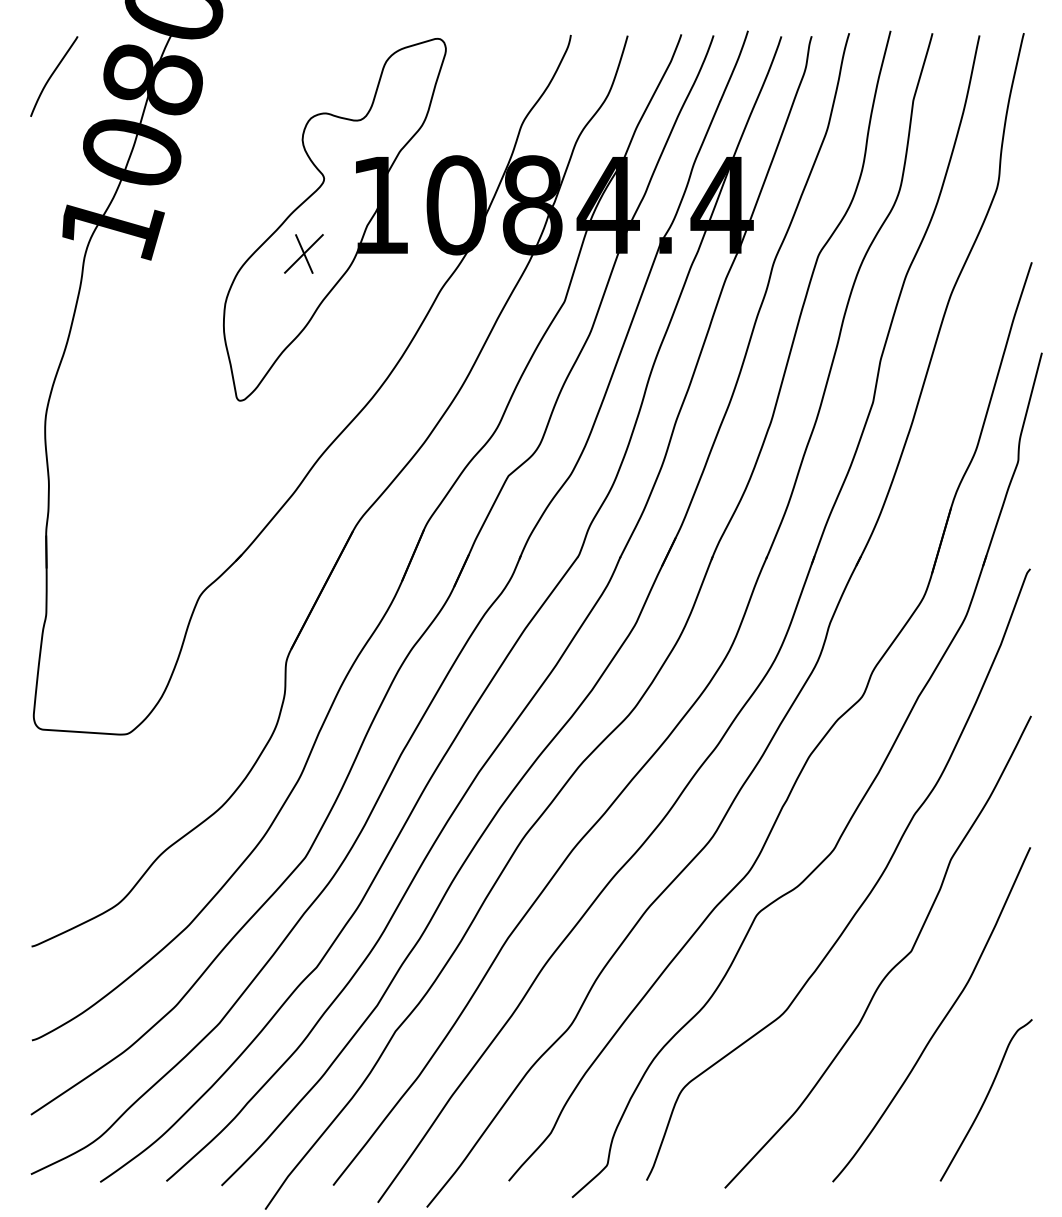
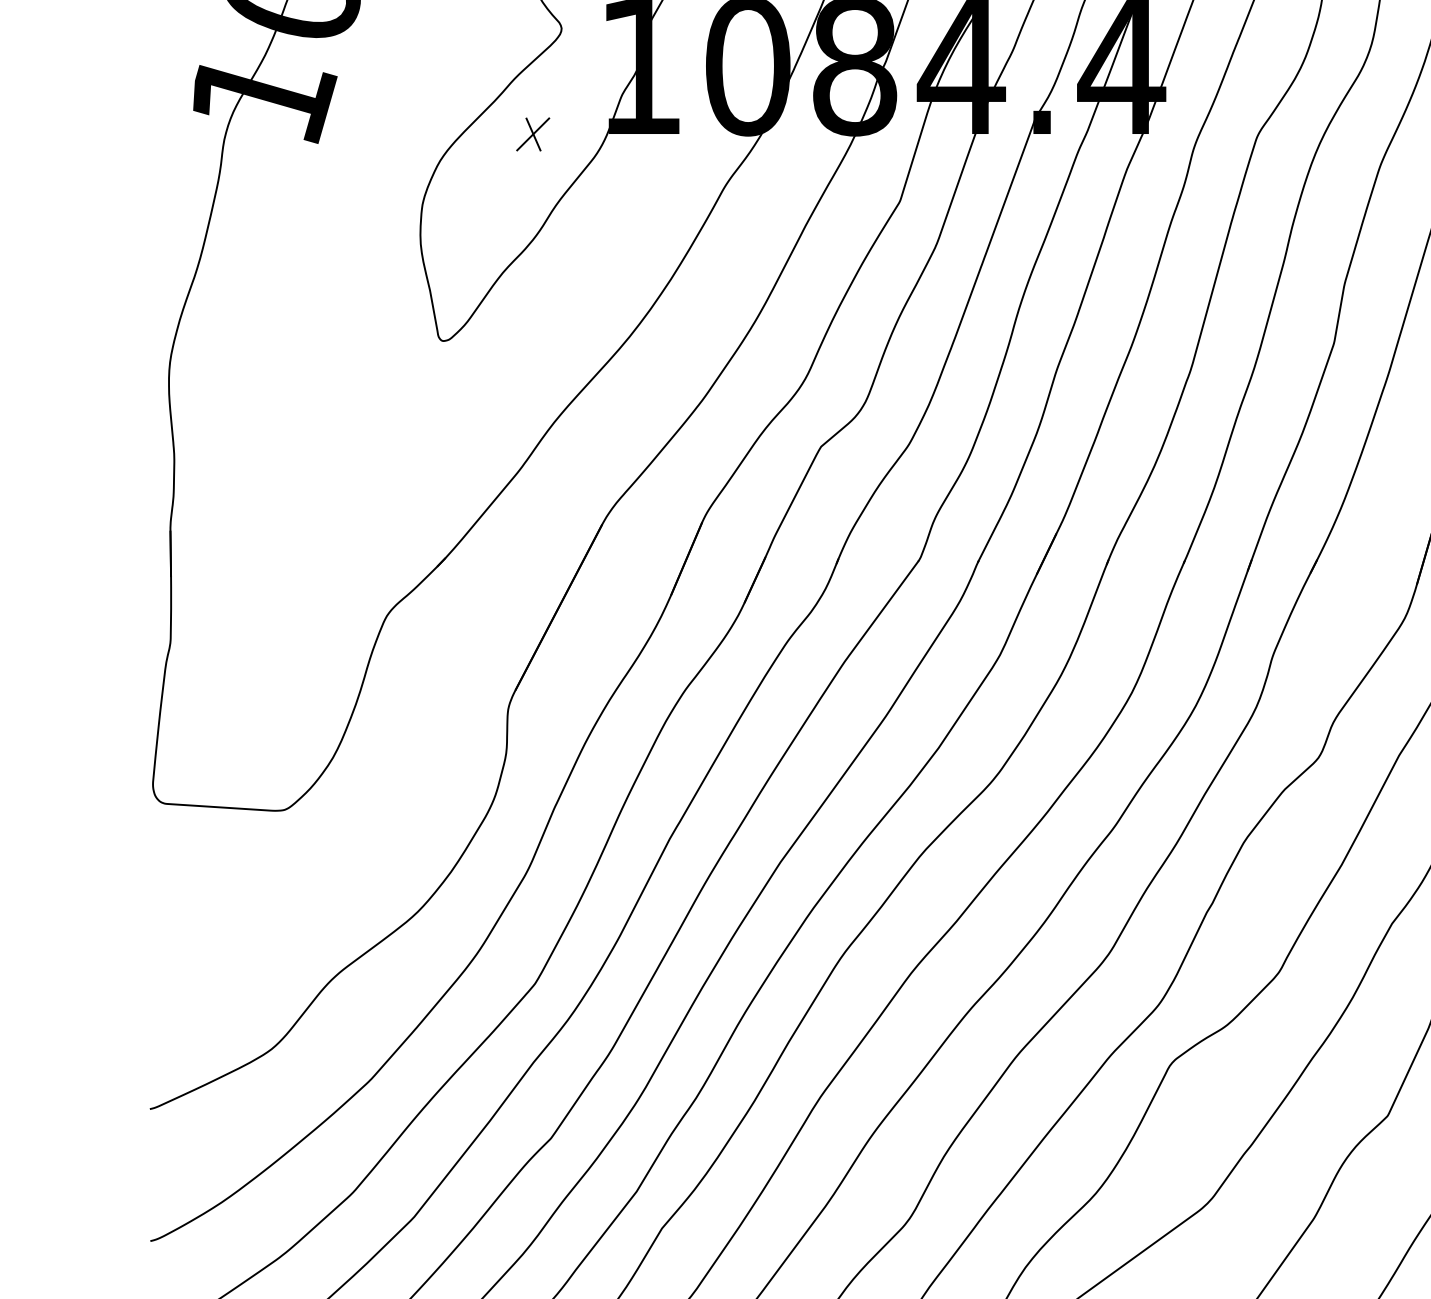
part: (303, 253) -> (532, 133), size x0.6

